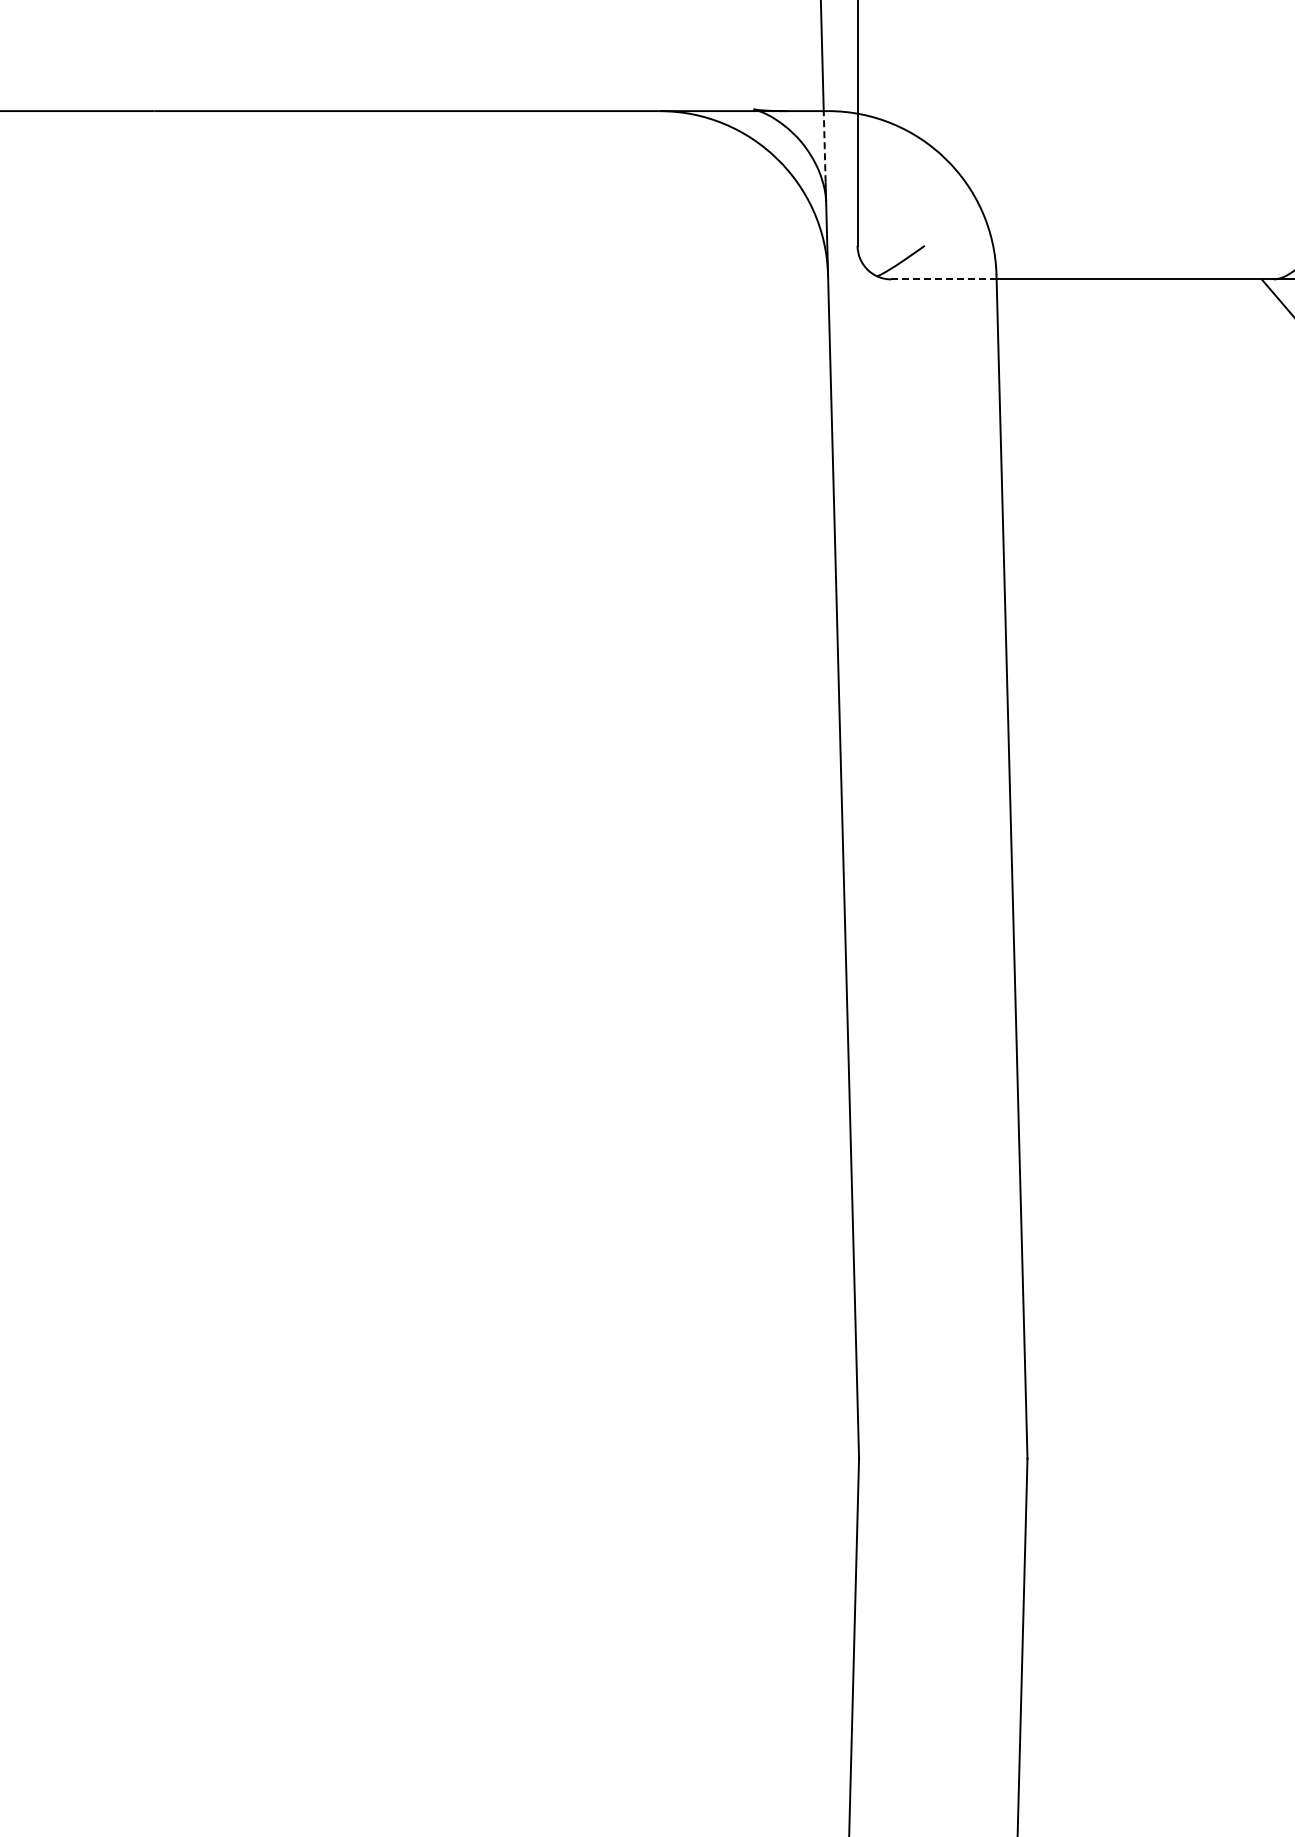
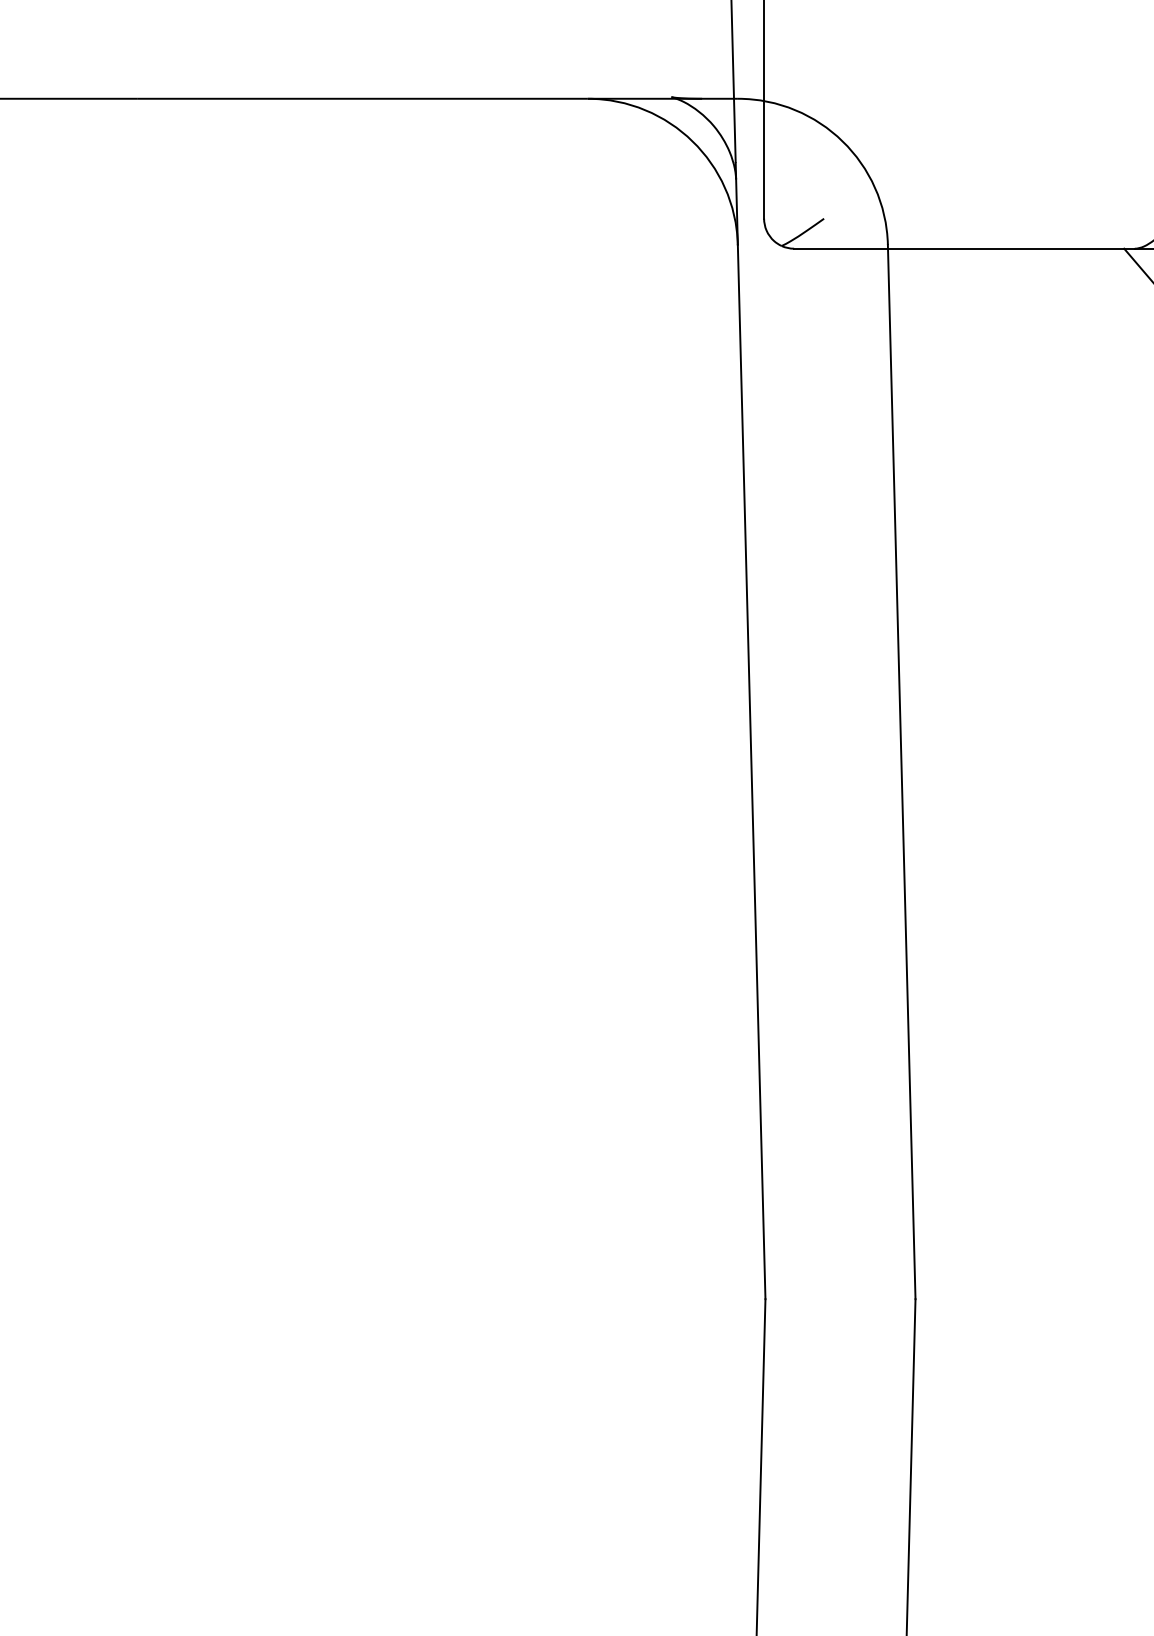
line: (824, 146) -> (734, 130), dashed -> solid
line: (943, 279) -> (840, 248), dashed -> solid

